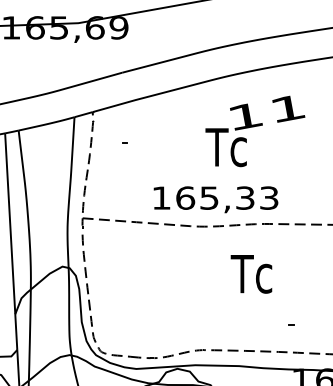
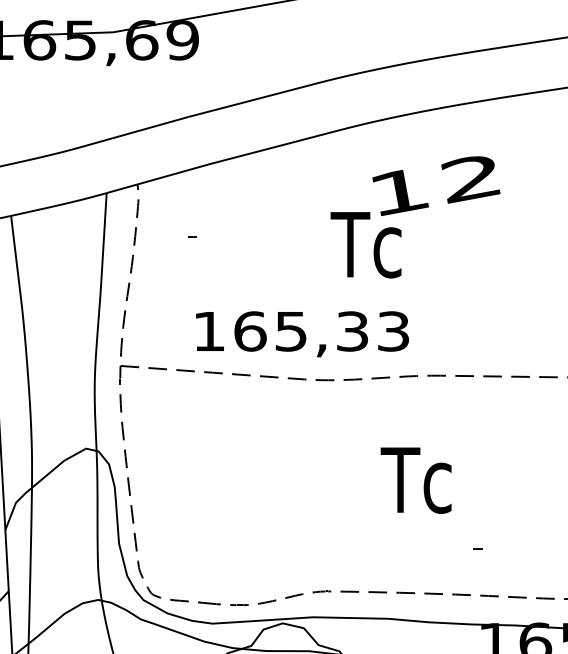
text: (287, 109) -> (470, 179), 11 -> 12
text: (215, 199) -> (301, 333), moved
text: (251, 274) -> (416, 480), moved

